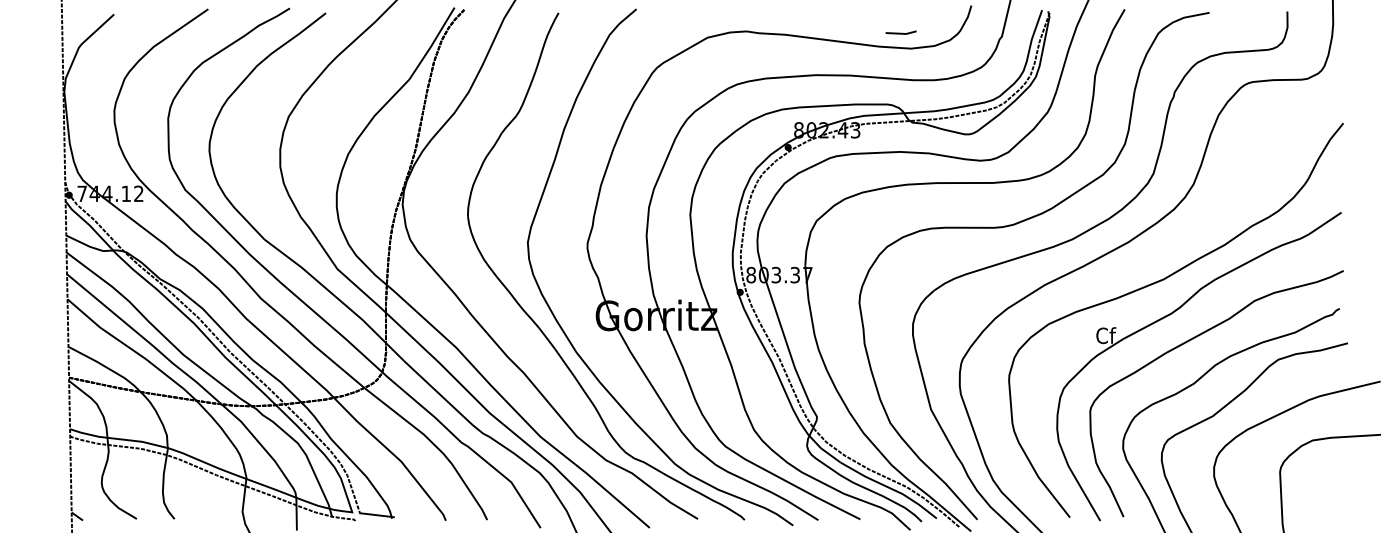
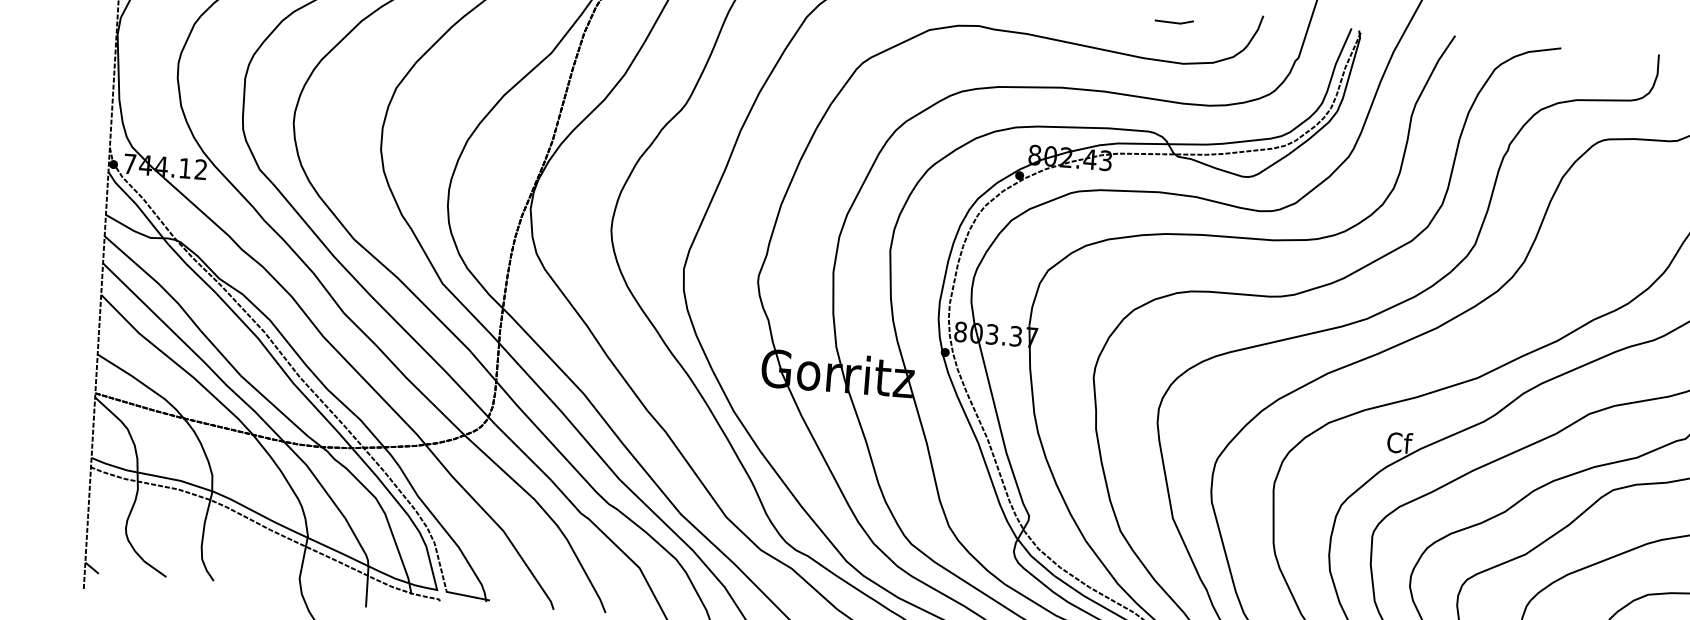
line: (900, 32) -> (1173, 21), moved

